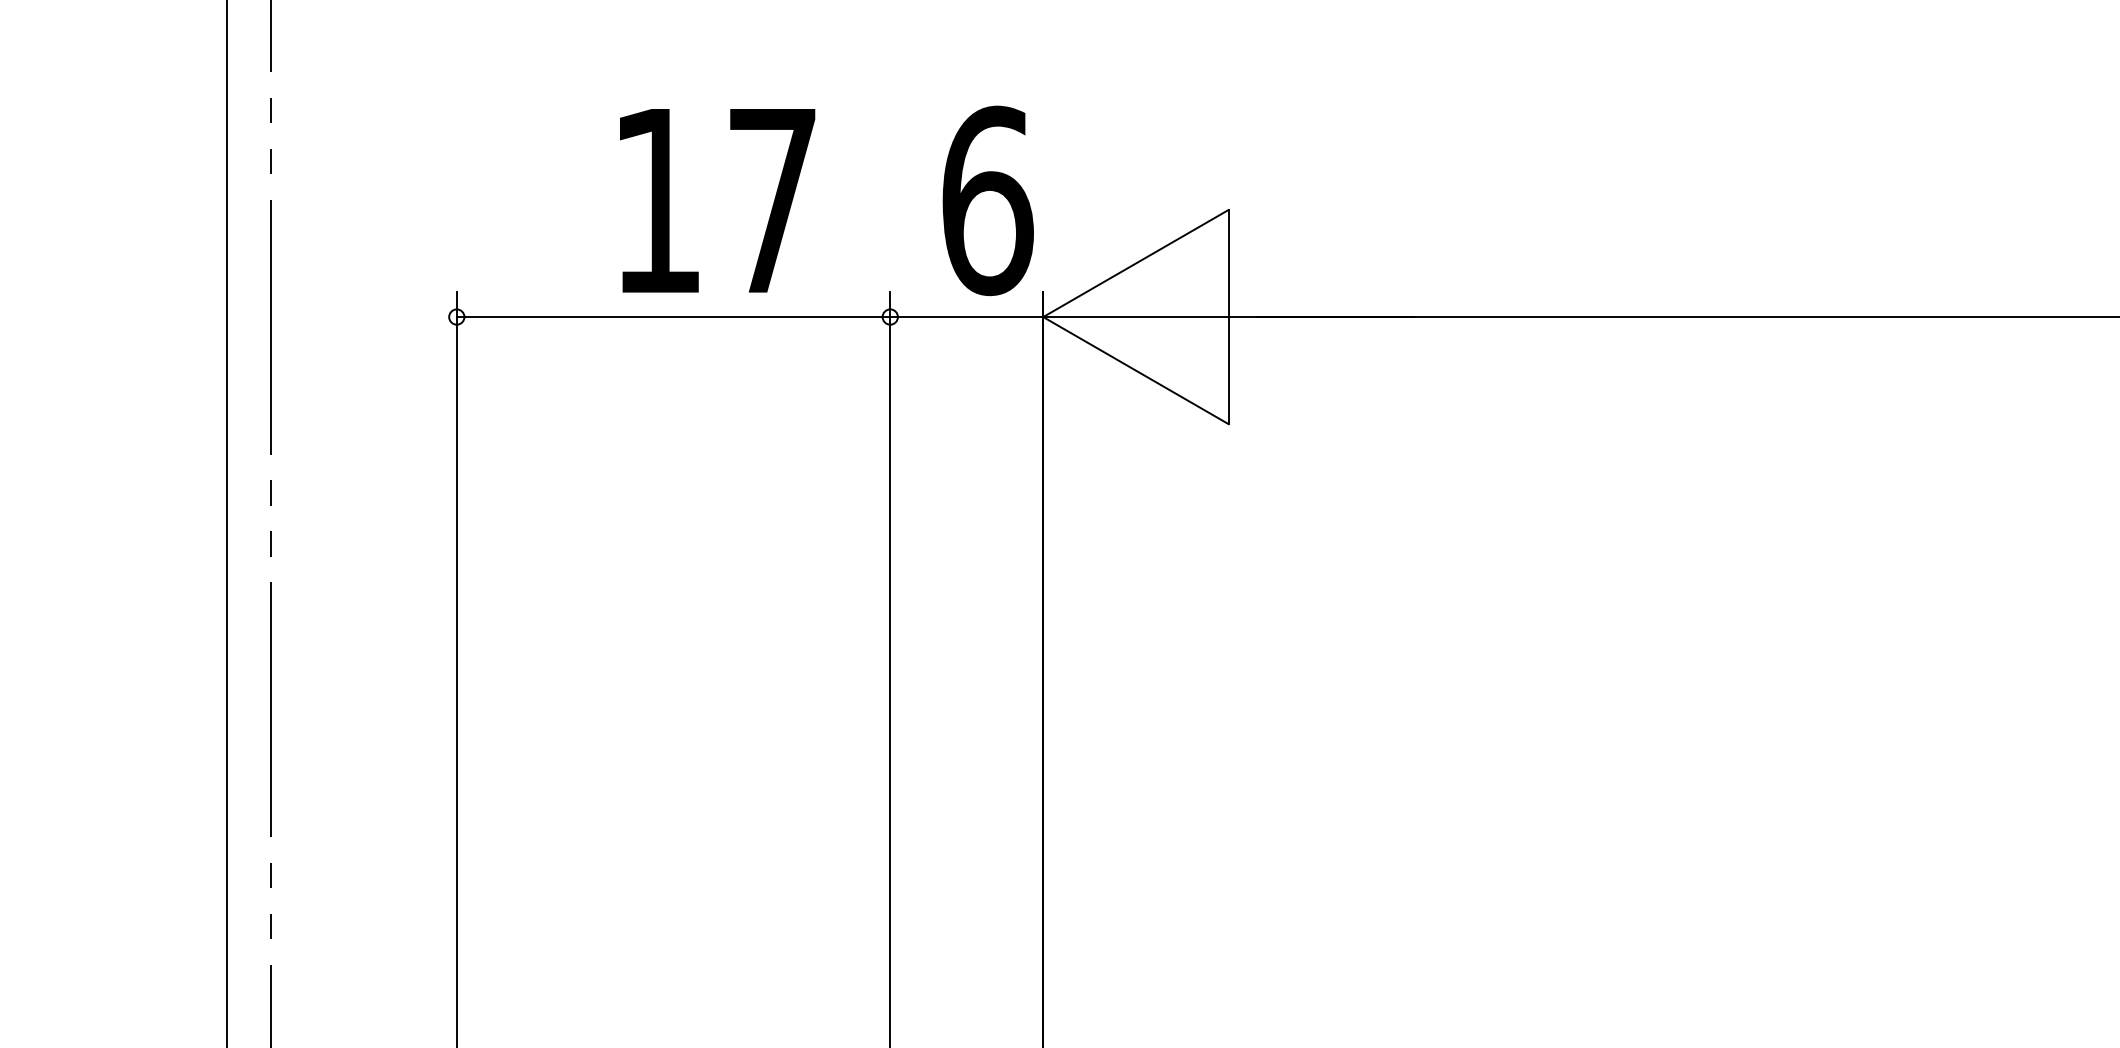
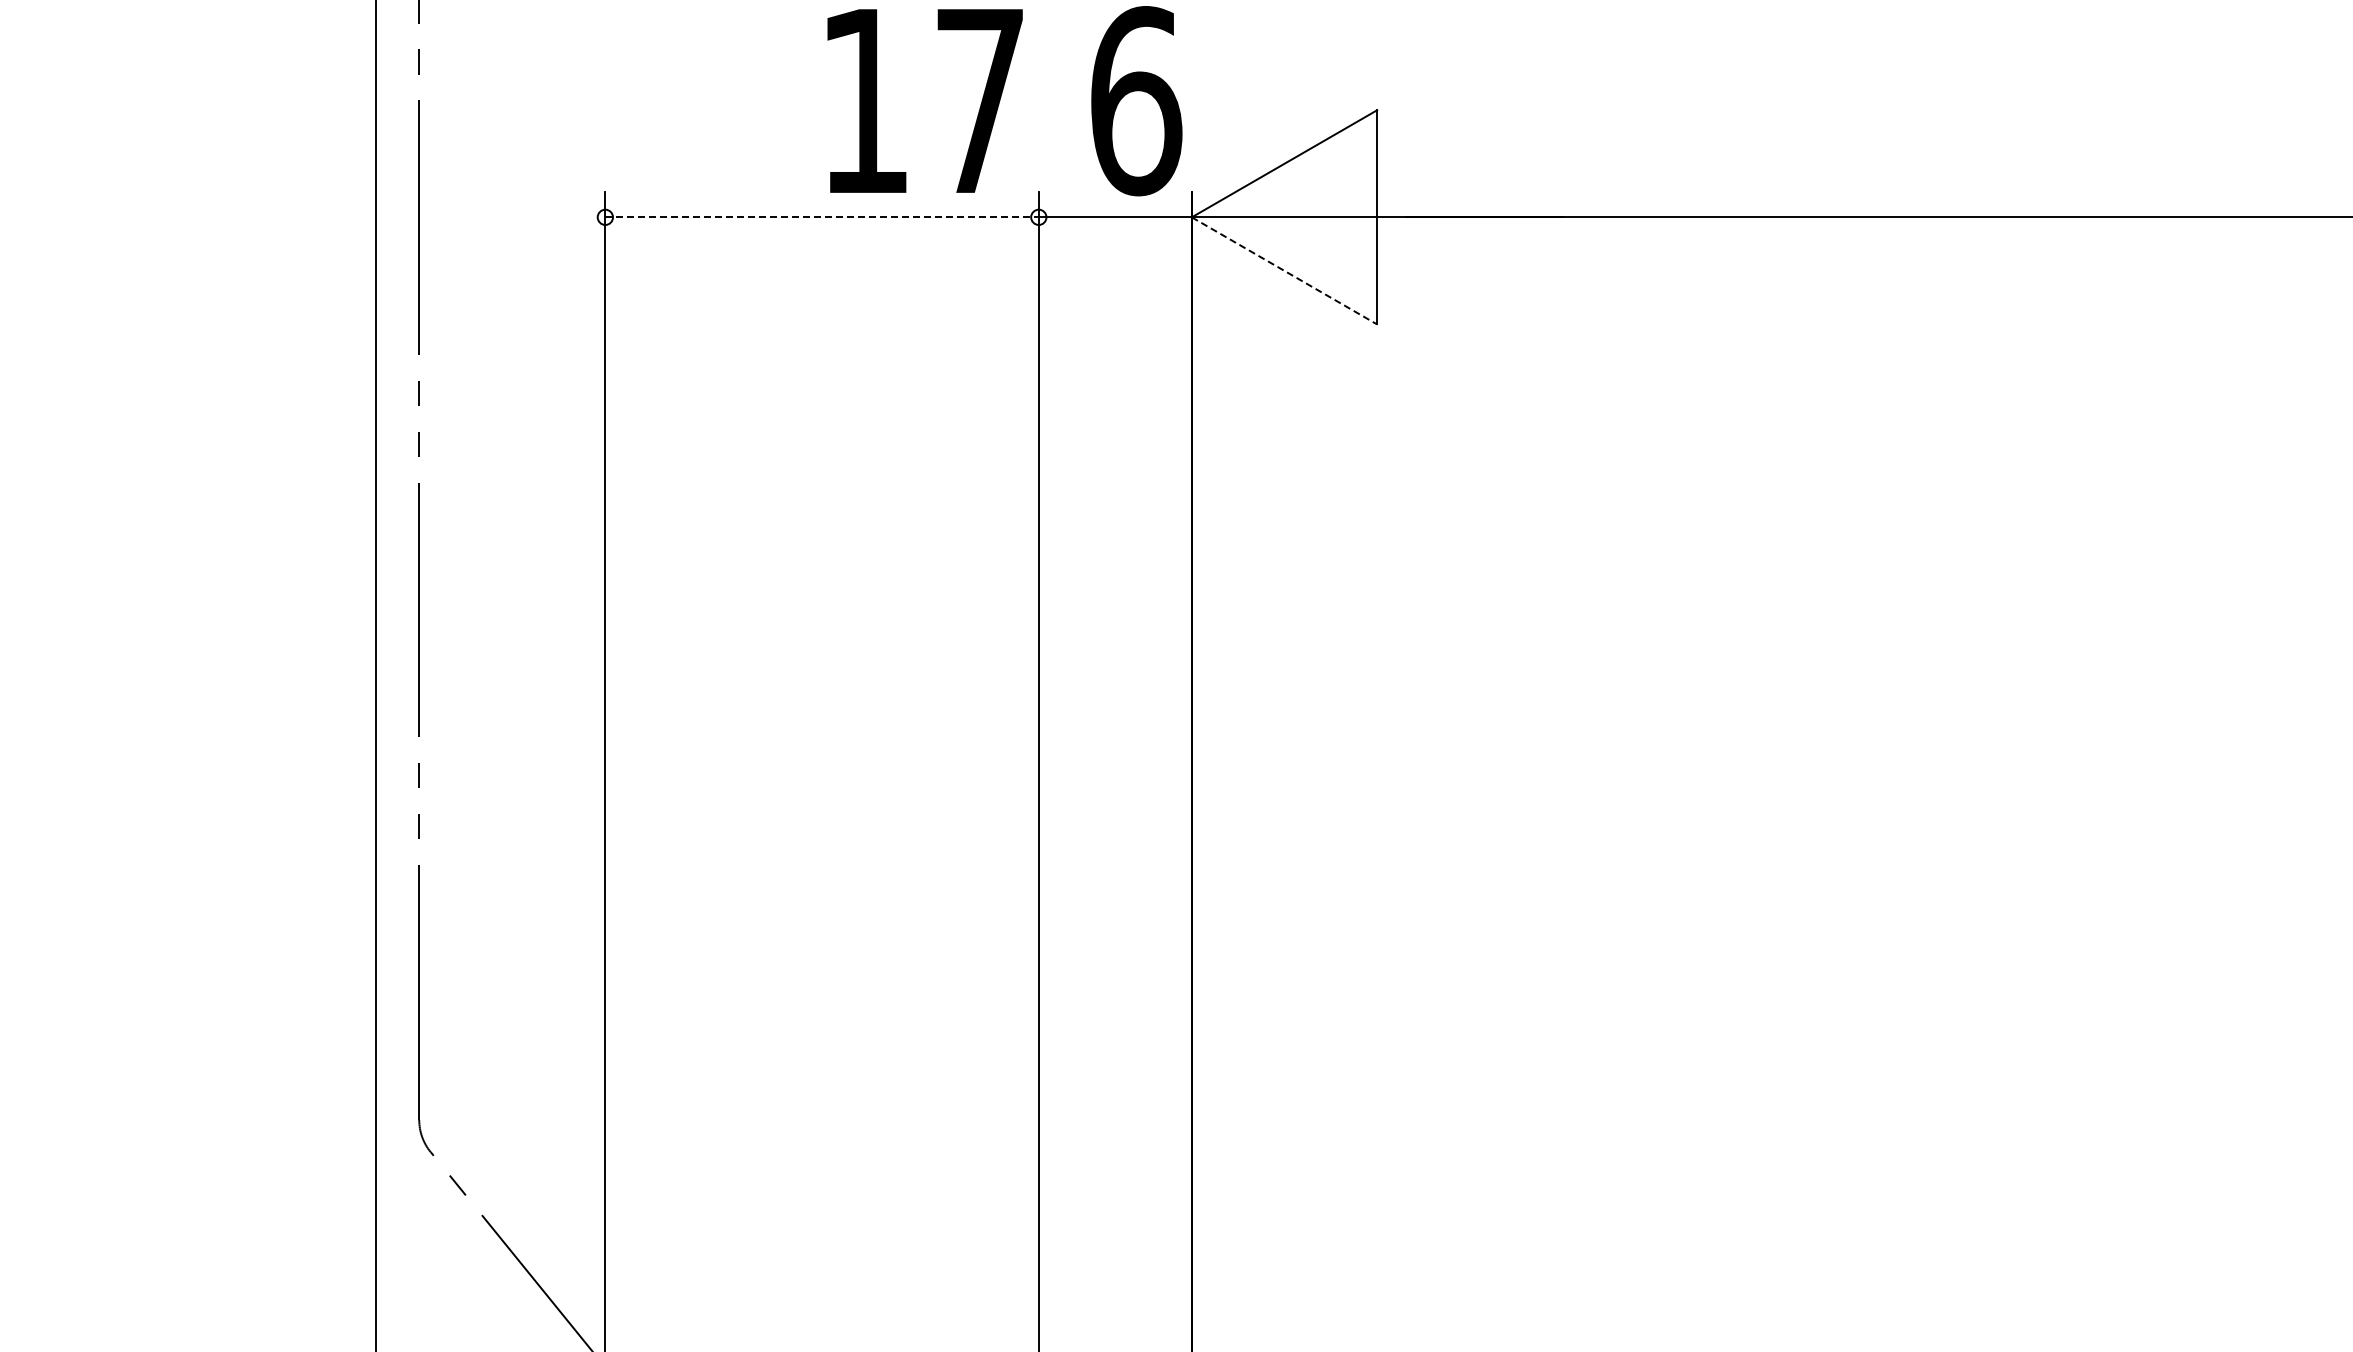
text: (716, 200) -> (924, 100), moved
line: (673, 317) -> (822, 217), solid -> dashed
line: (1135, 371) -> (1284, 271), solid -> dashed

